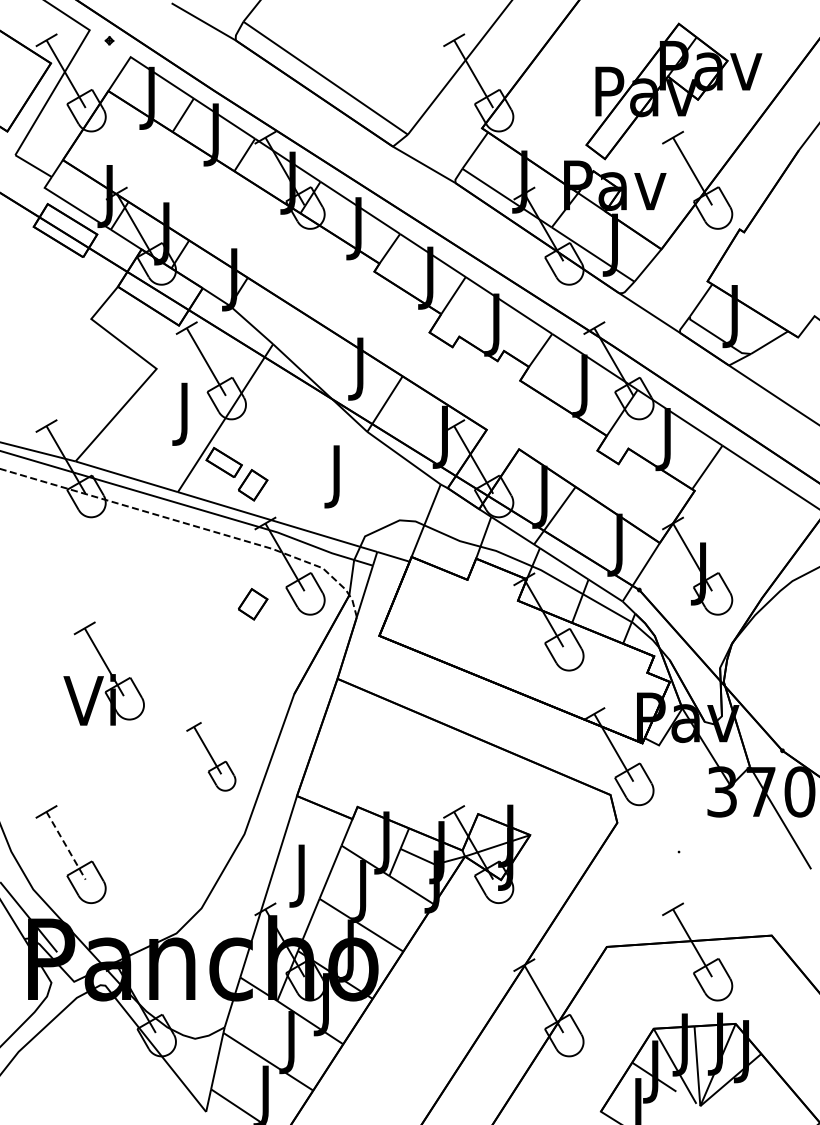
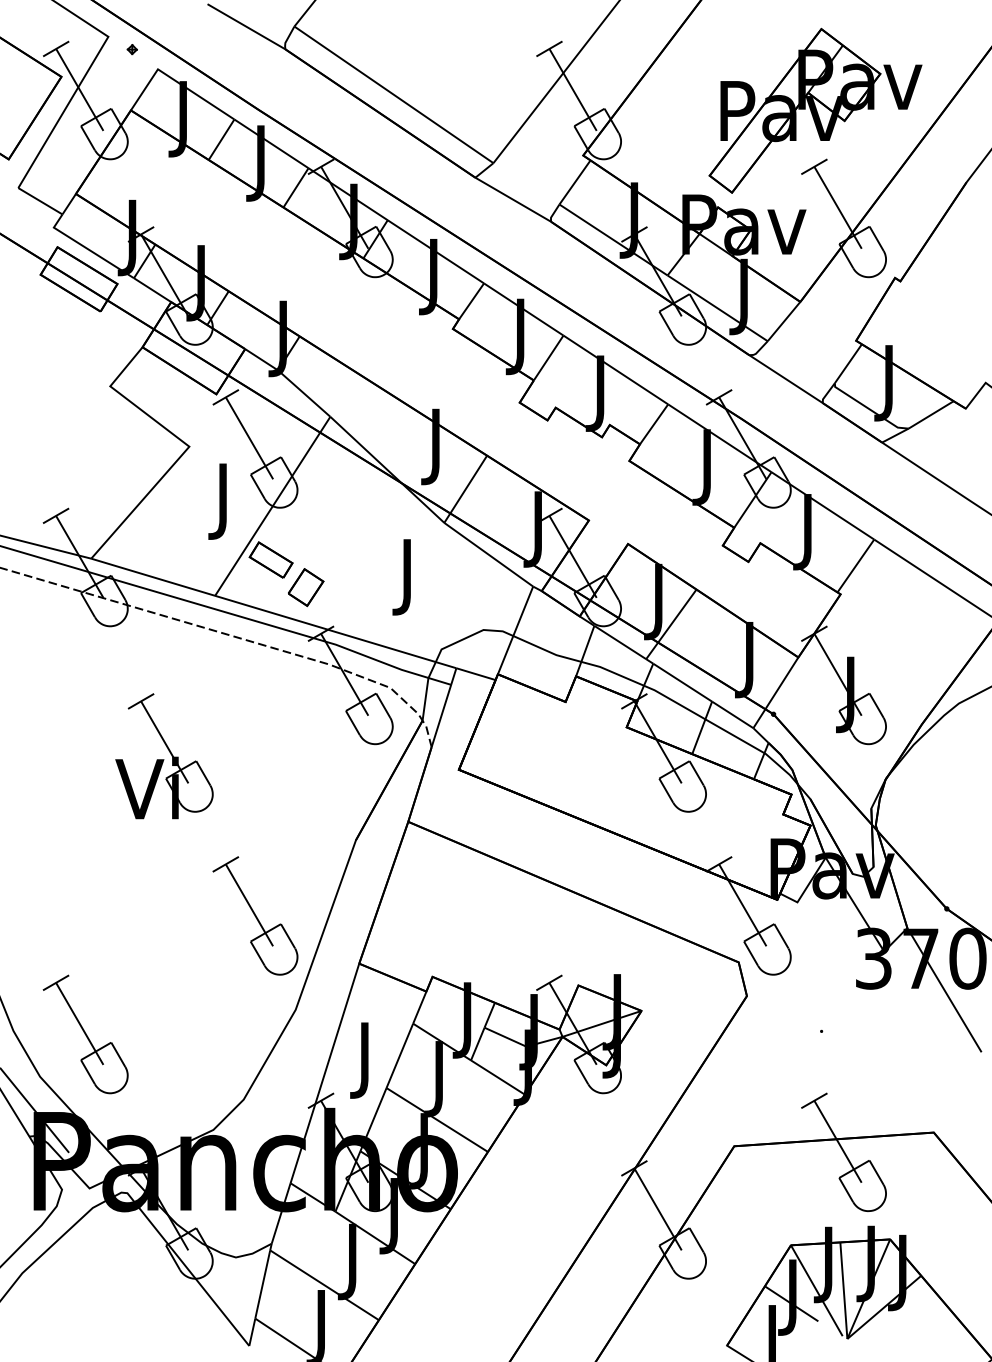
part: (253, 604) -> (306, 731), removed
part: (103, 673) -> (163, 756), moved
part: (210, 756) -> (254, 915), size x1.43
line: (66, 846) -> (80, 1024), dashed -> solid

